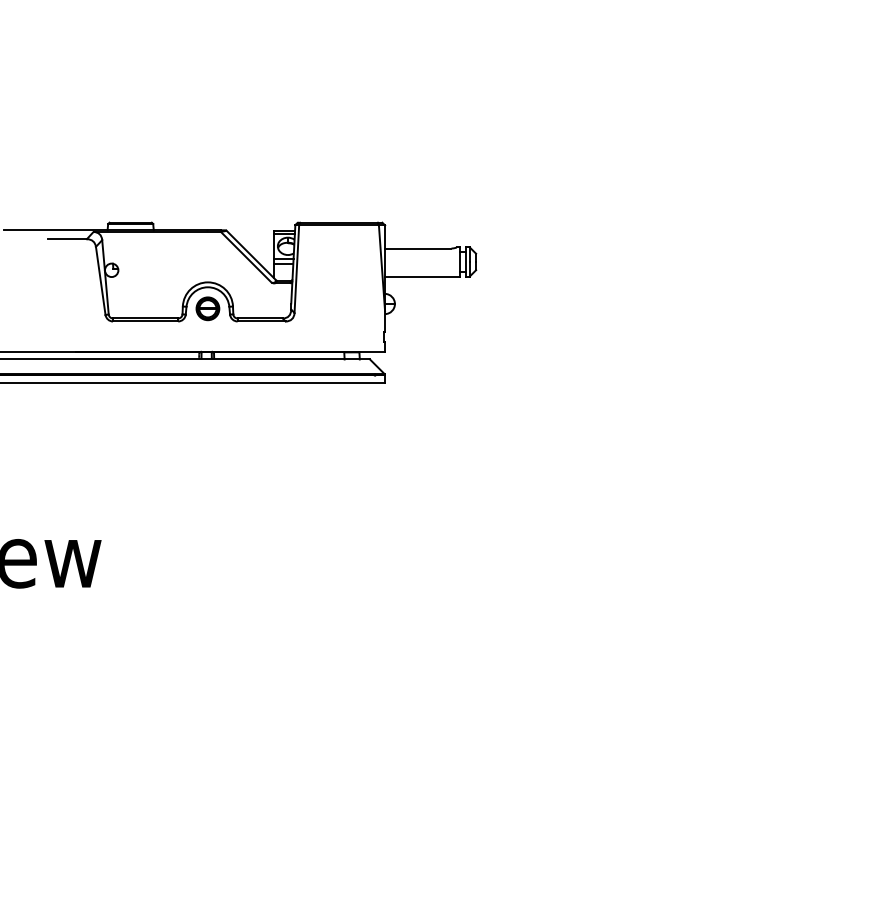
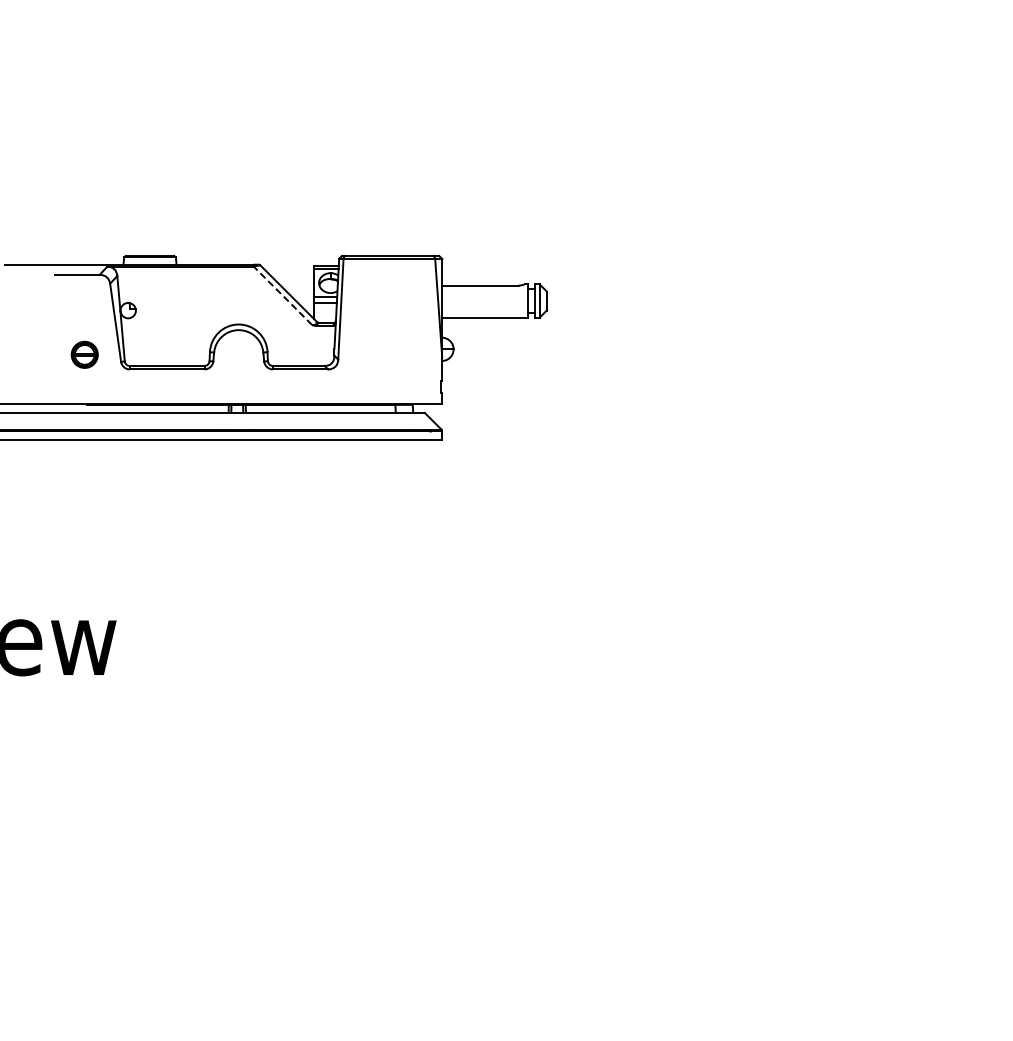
line: (246, 257) -> (282, 295), solid -> dashed
part: (207, 308) -> (84, 354), moved

